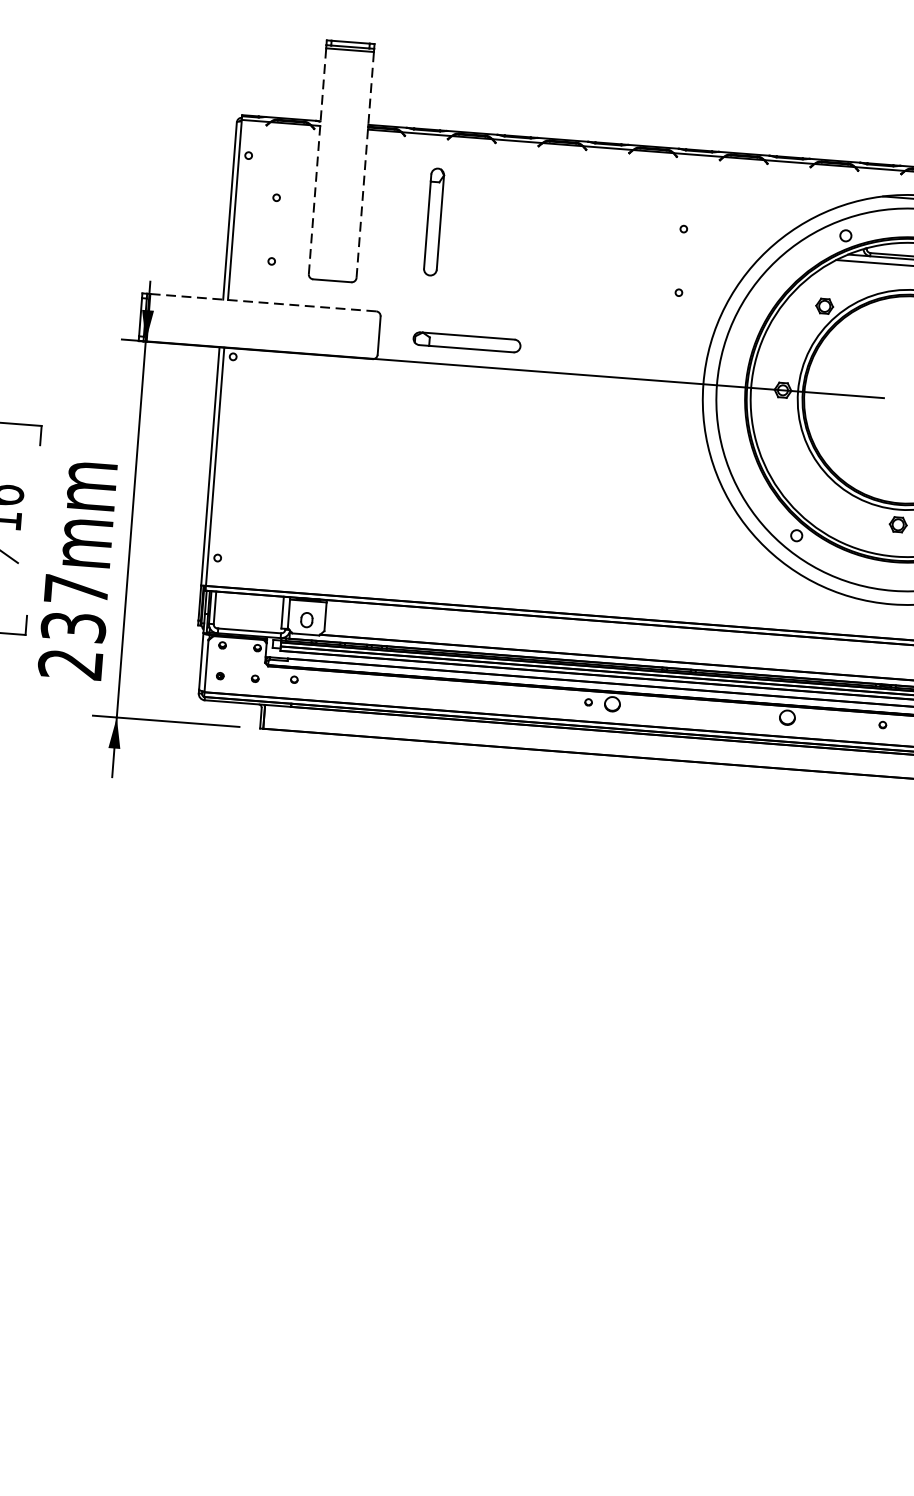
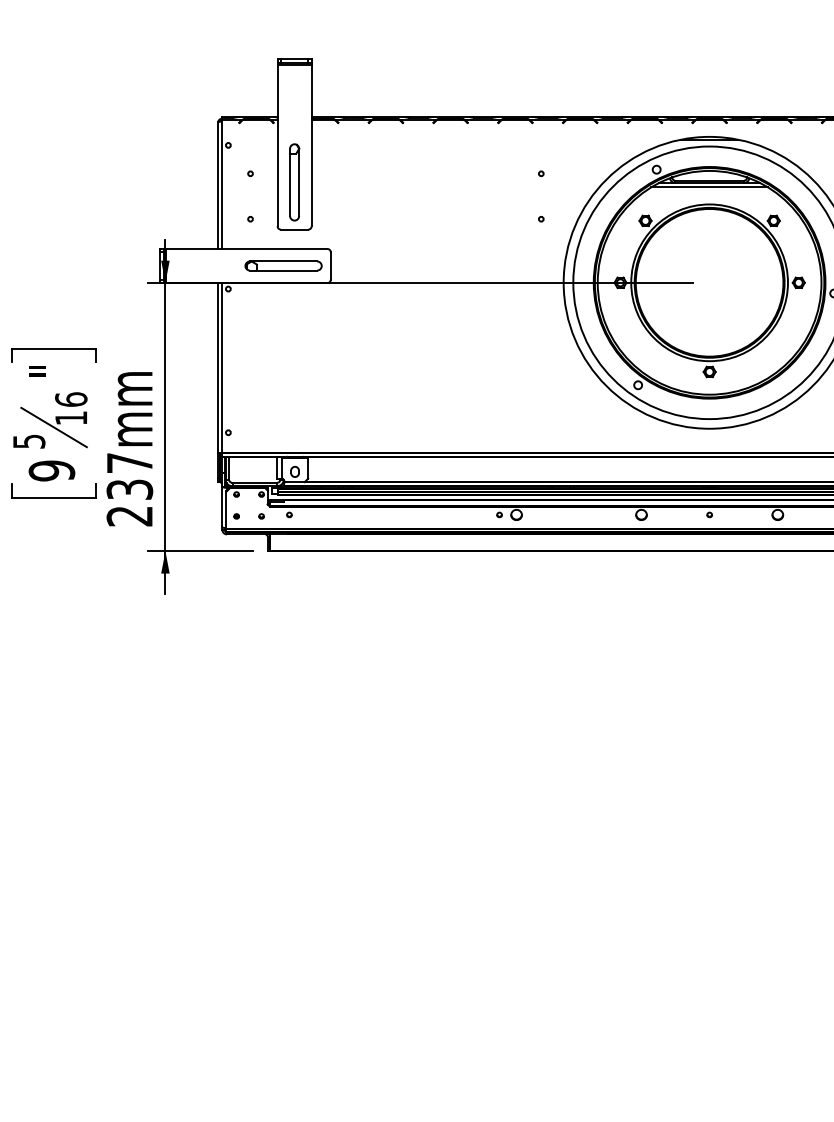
line: (317, 161) -> (277, 145), dashed -> solid
line: (365, 164) -> (311, 145), dashed -> solid
part: (433, 222) -> (294, 182), moved
line: (262, 301) -> (246, 248), dashed -> solid
part: (466, 341) -> (283, 265), moved

